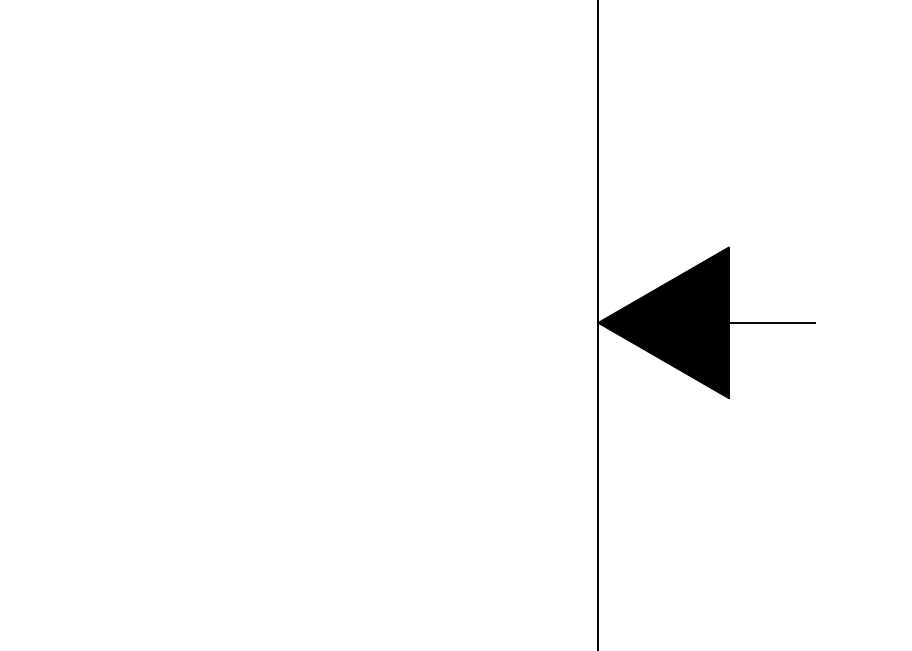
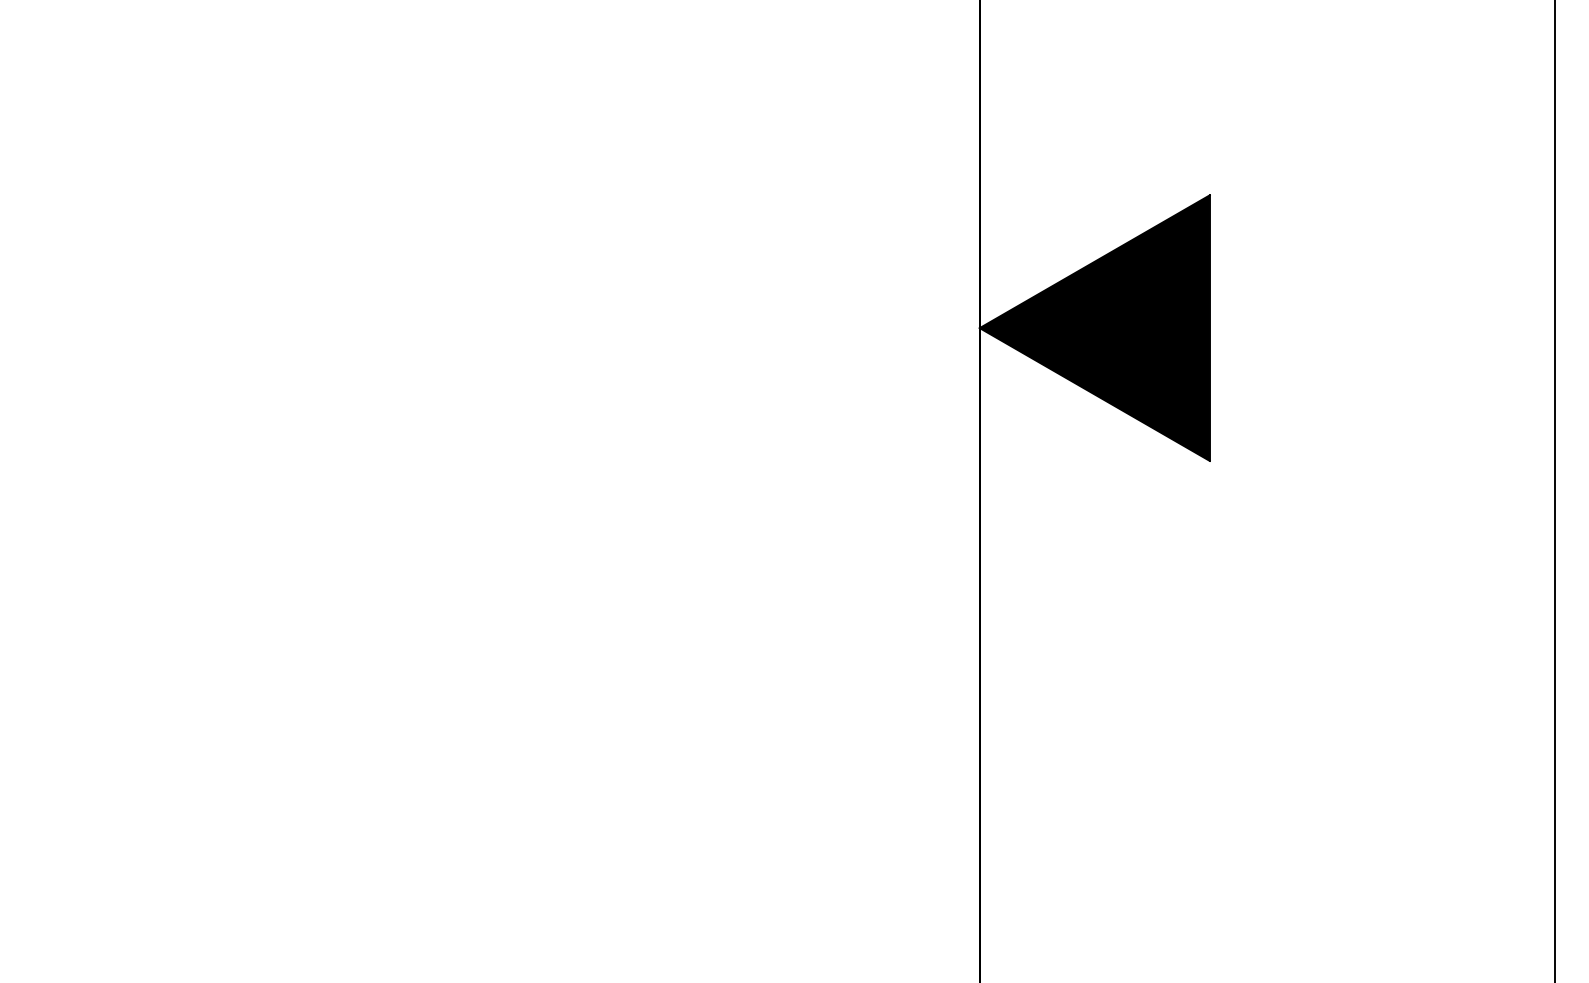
line: (771, 322) -> (1285, 327), removed

